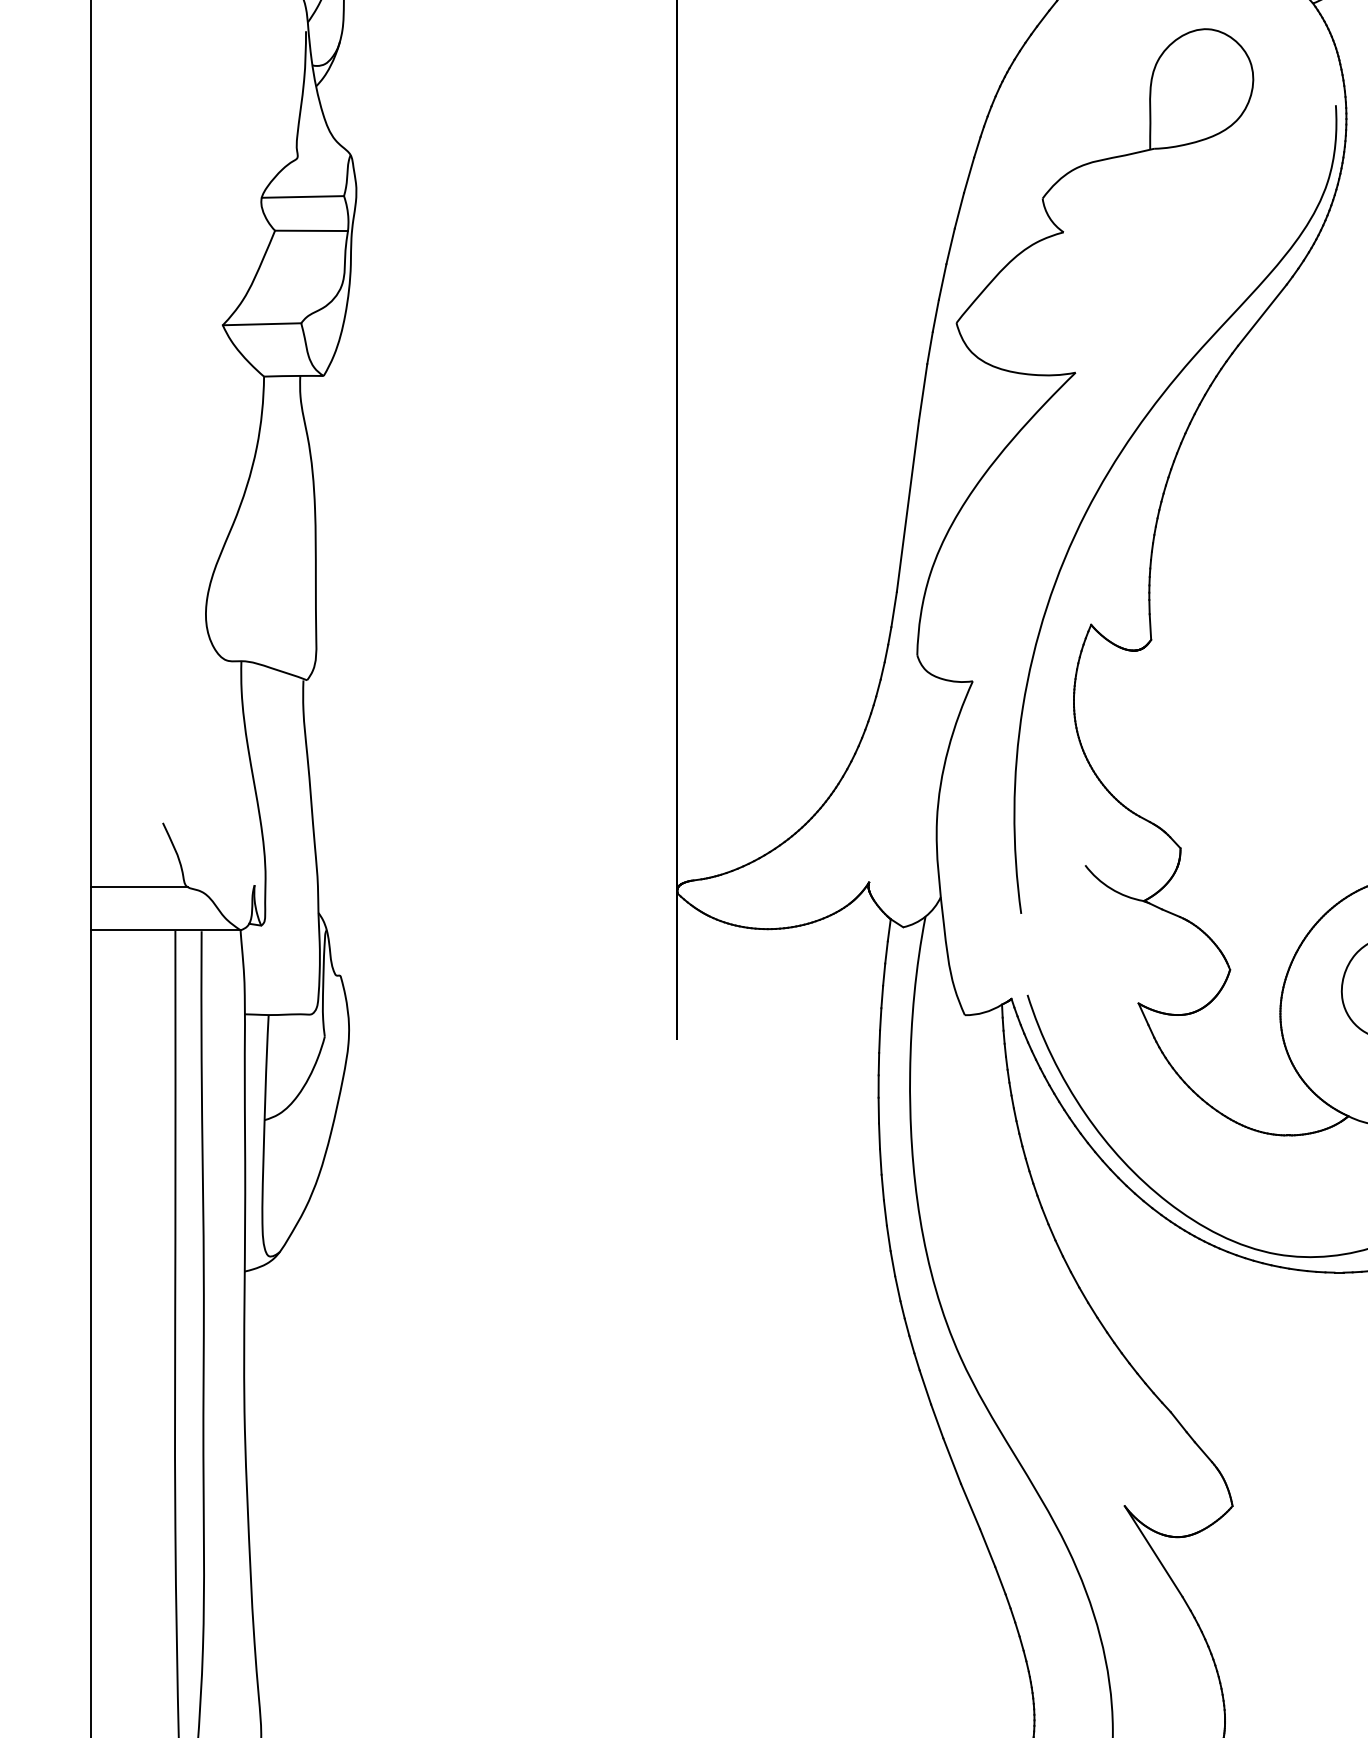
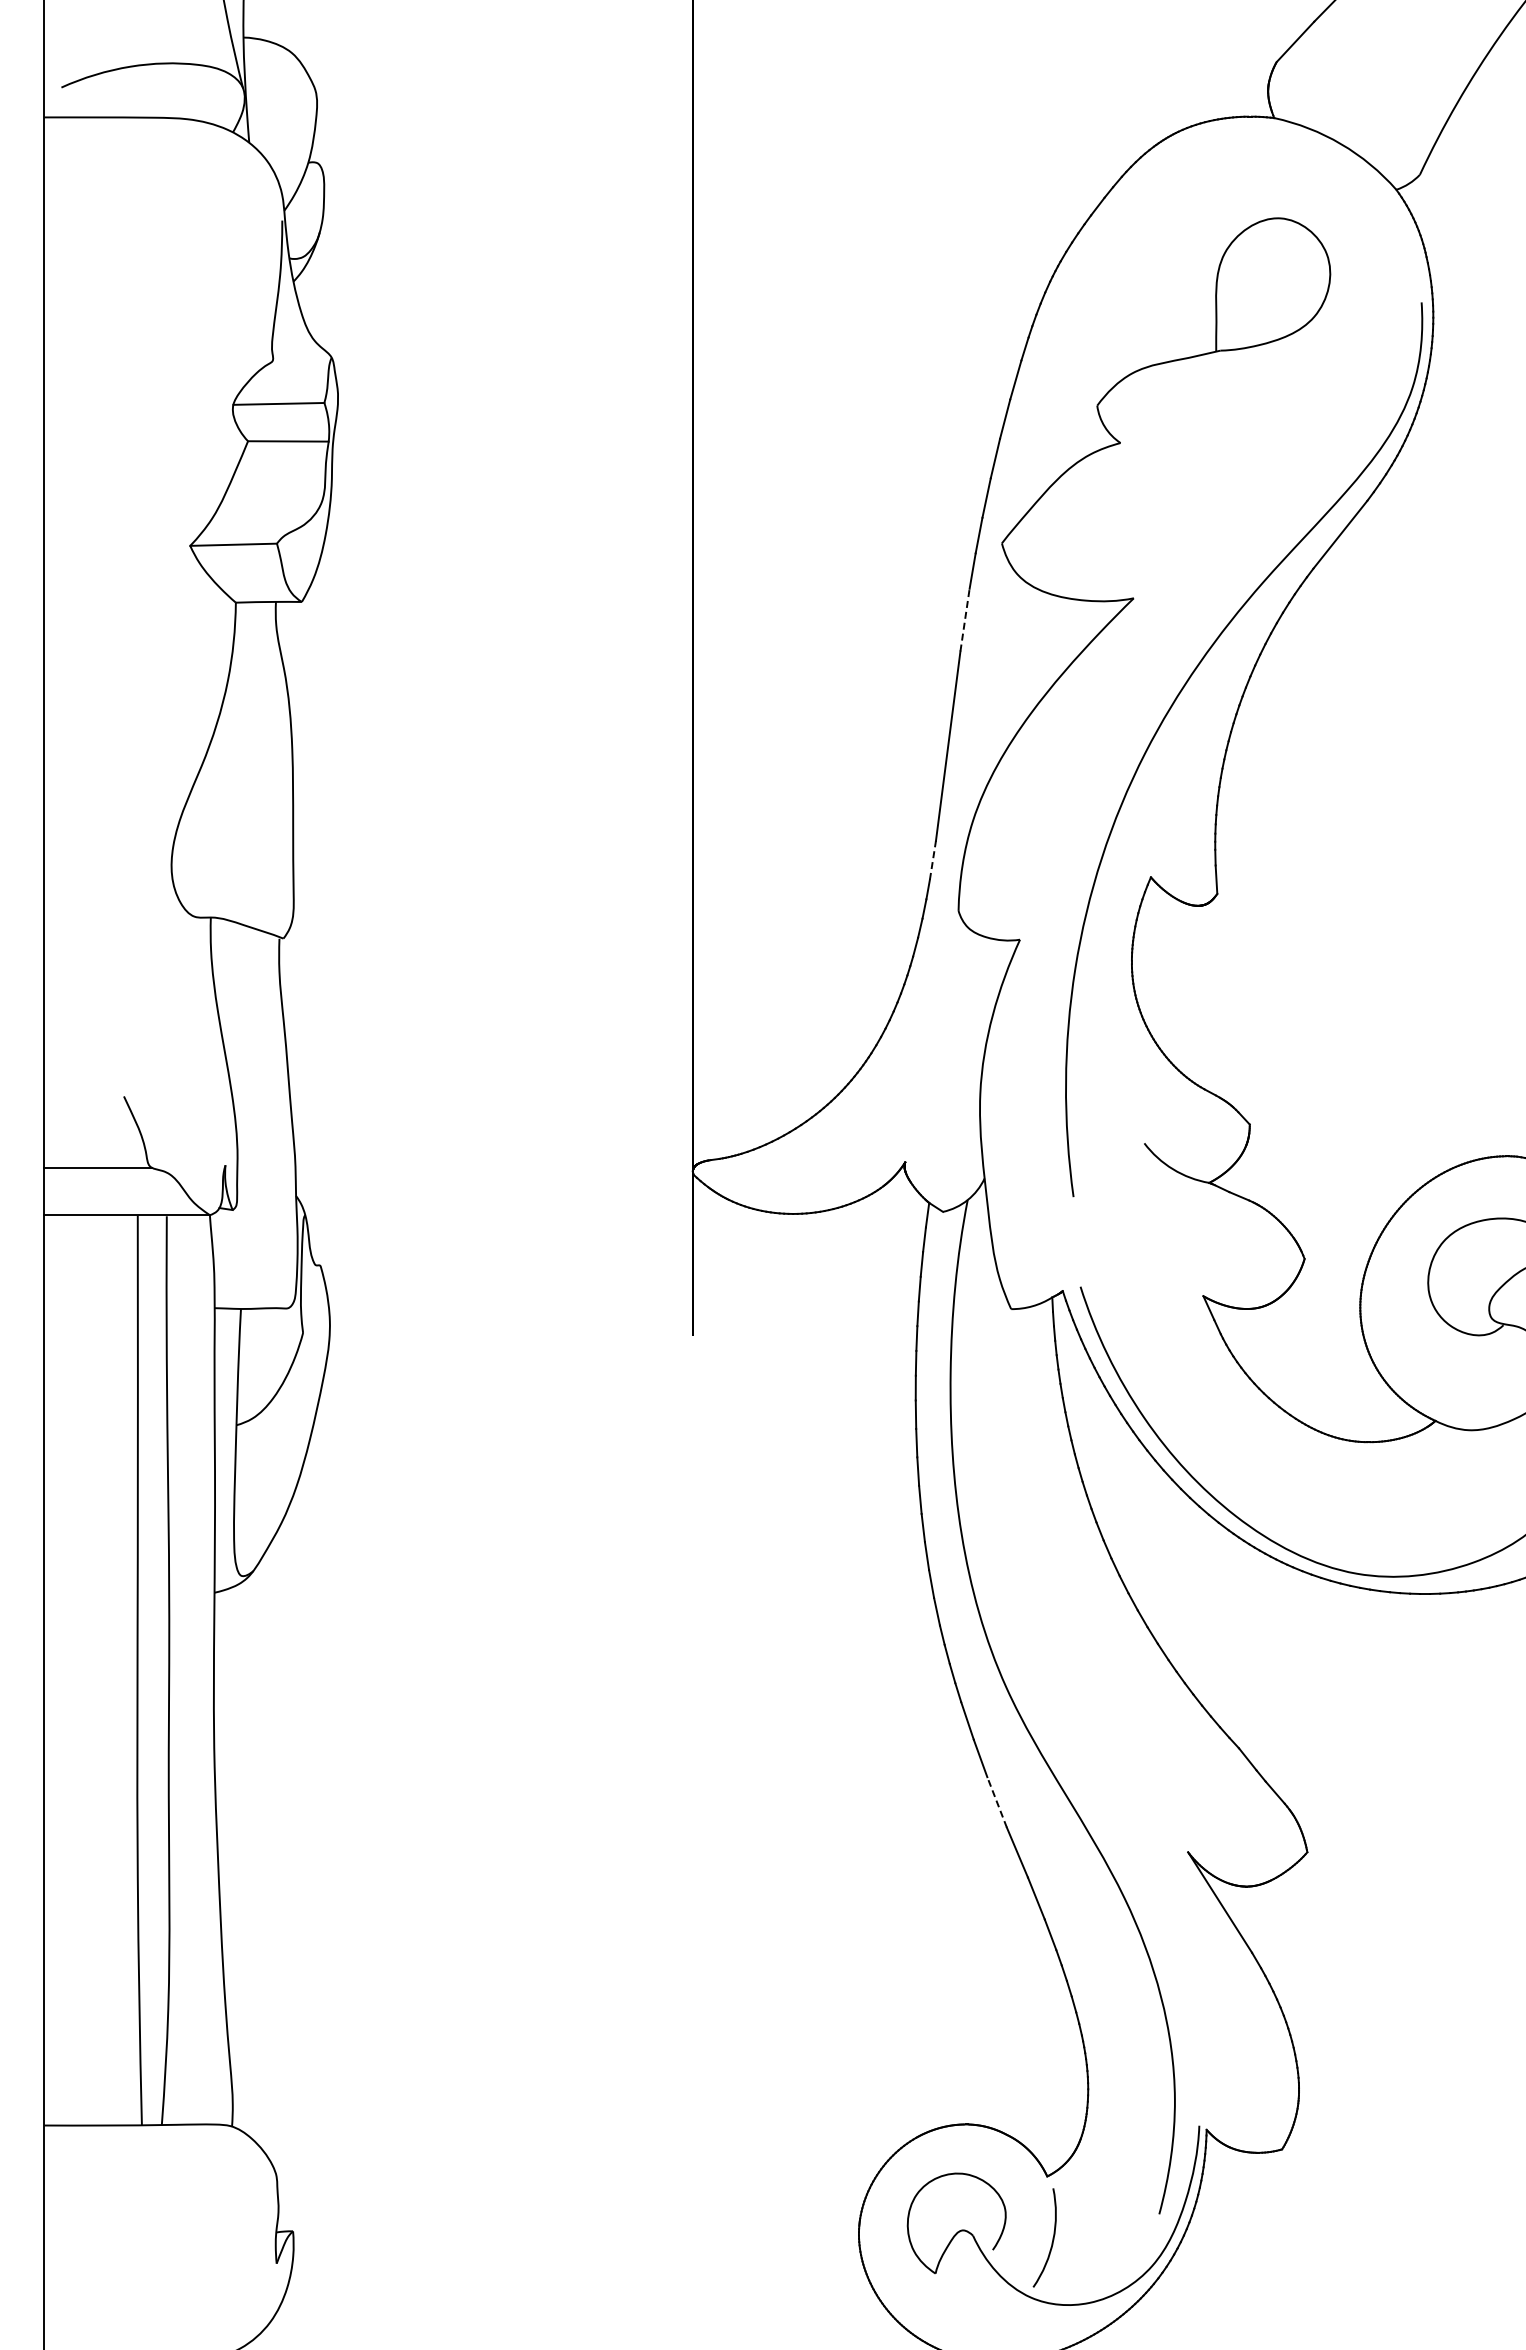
line: (923, 392) -> (965, 620), solid -> dashed
line: (893, 609) -> (932, 860), solid -> dashed
line: (951, 1460) -> (996, 1801), solid -> dashed

